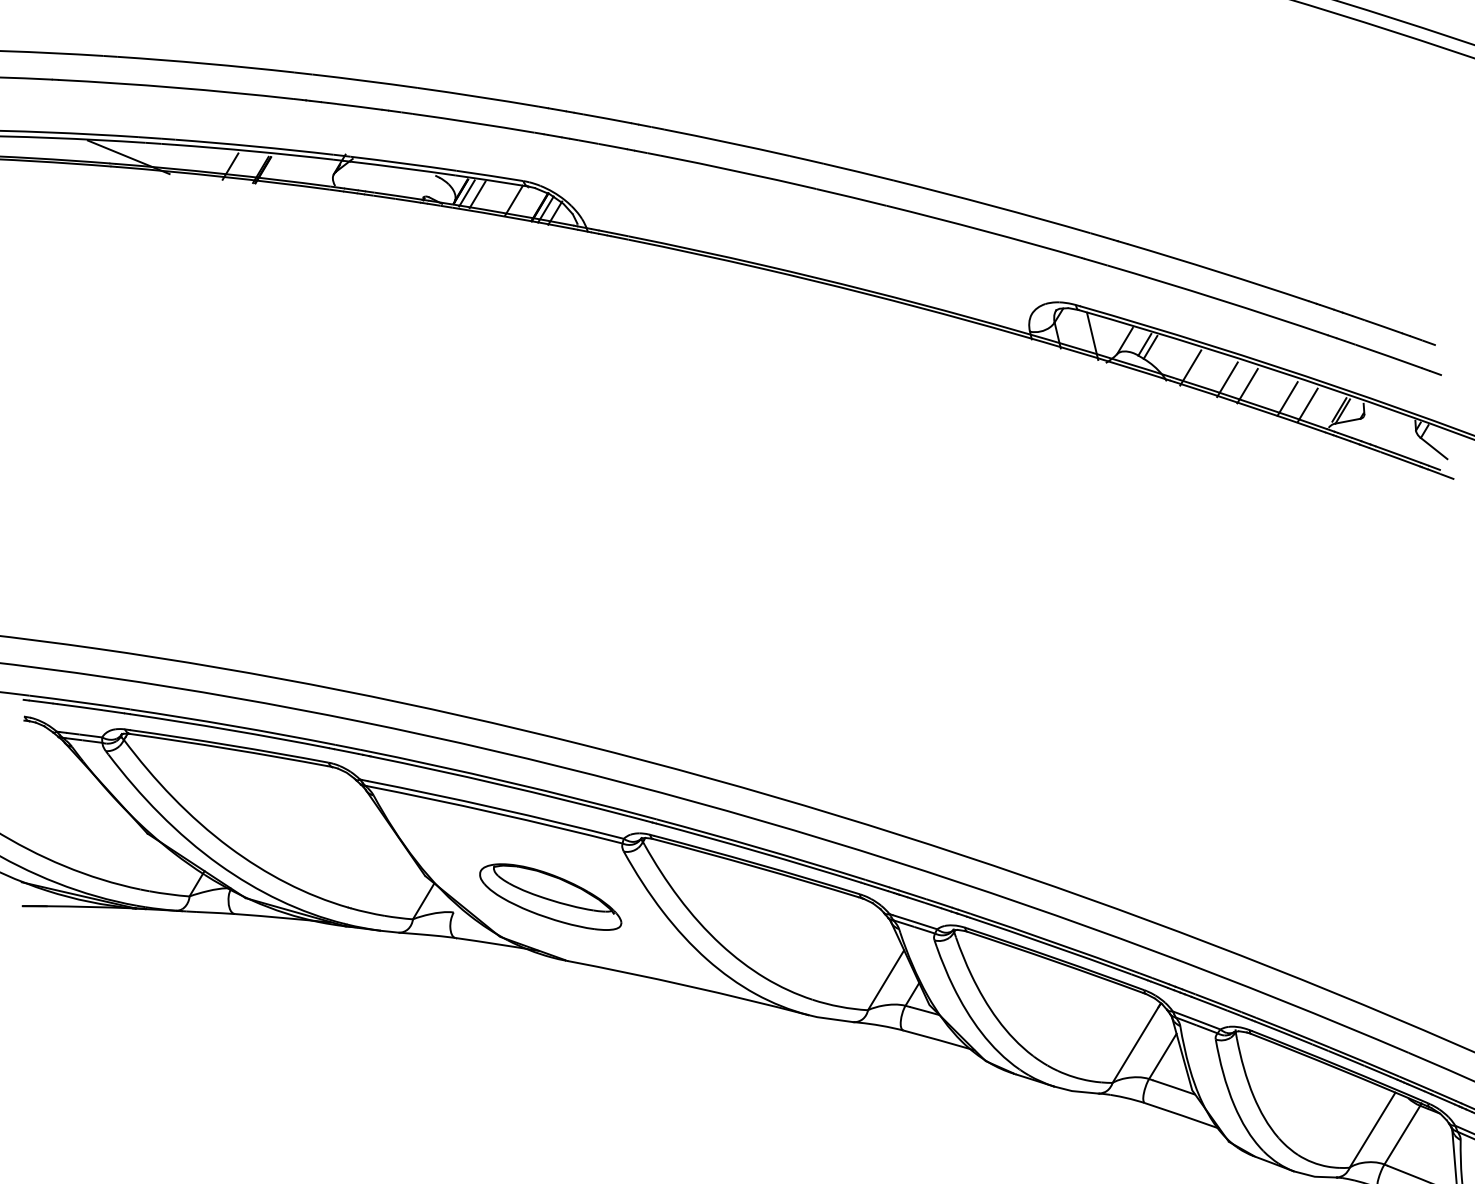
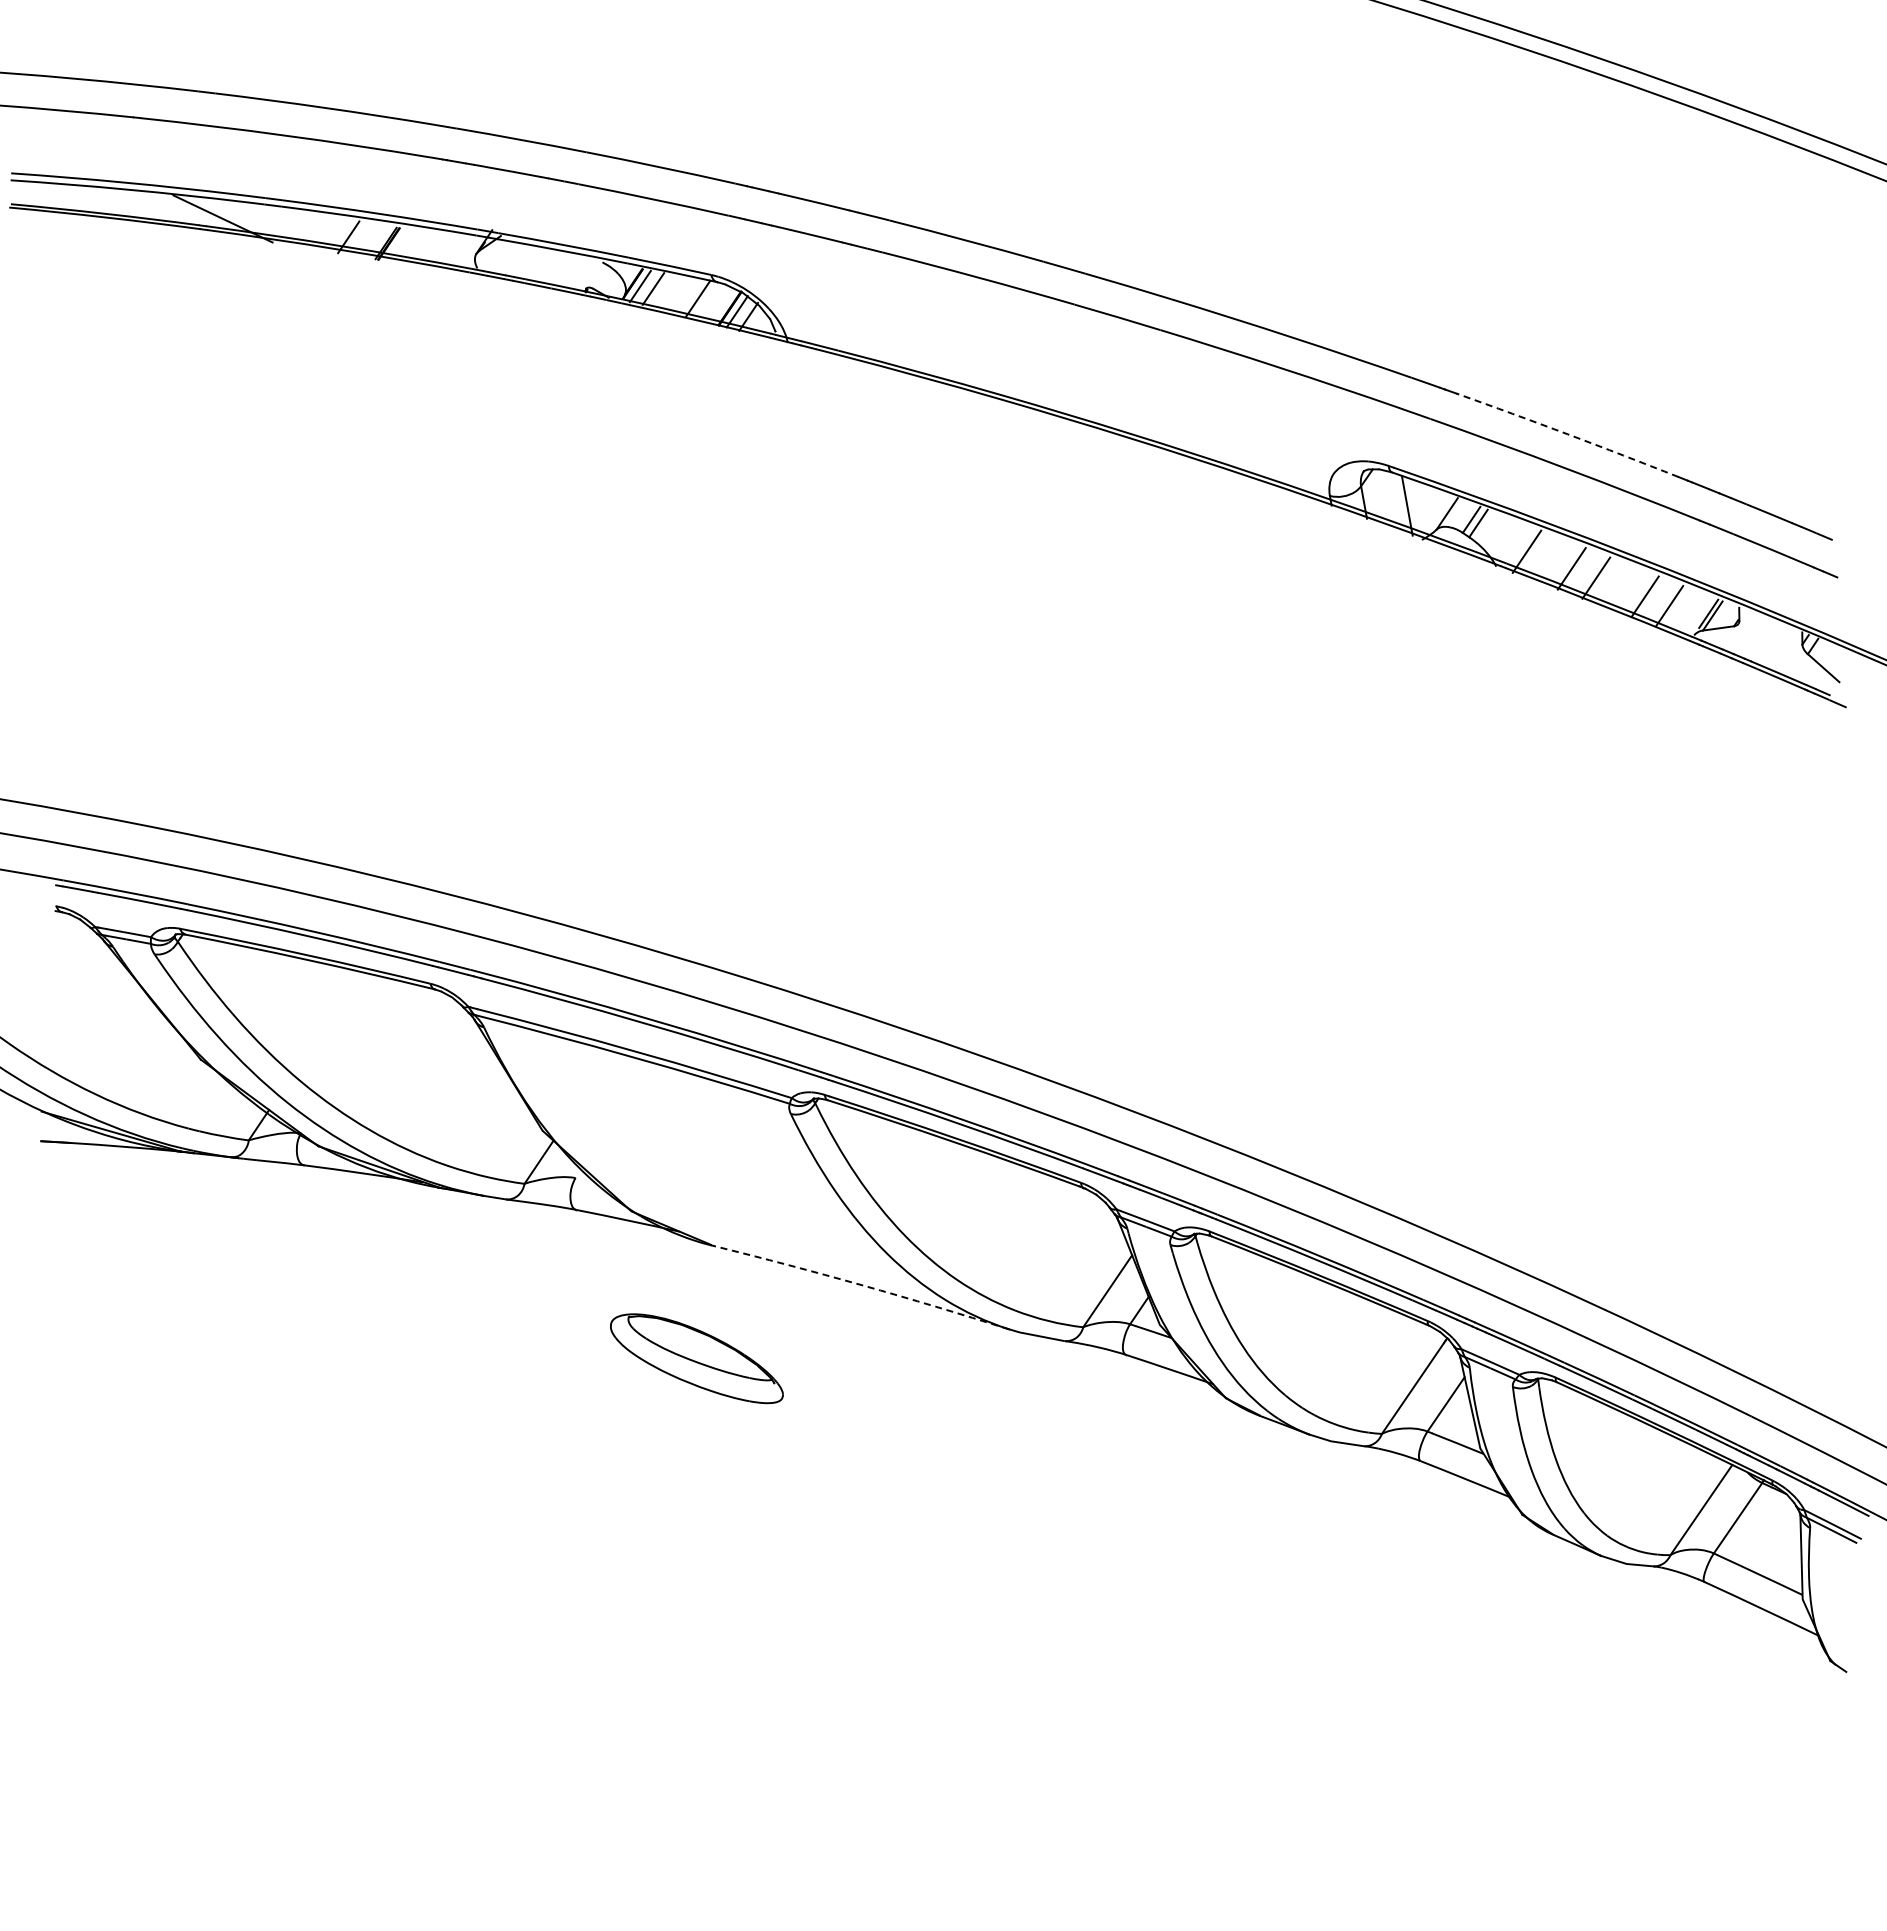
arc: (1218, 271) -> (1567, 434), solid -> dashed
part: (550, 897) -> (696, 1358), moved
arc: (688, 986) -> (861, 1285), solid -> dashed

